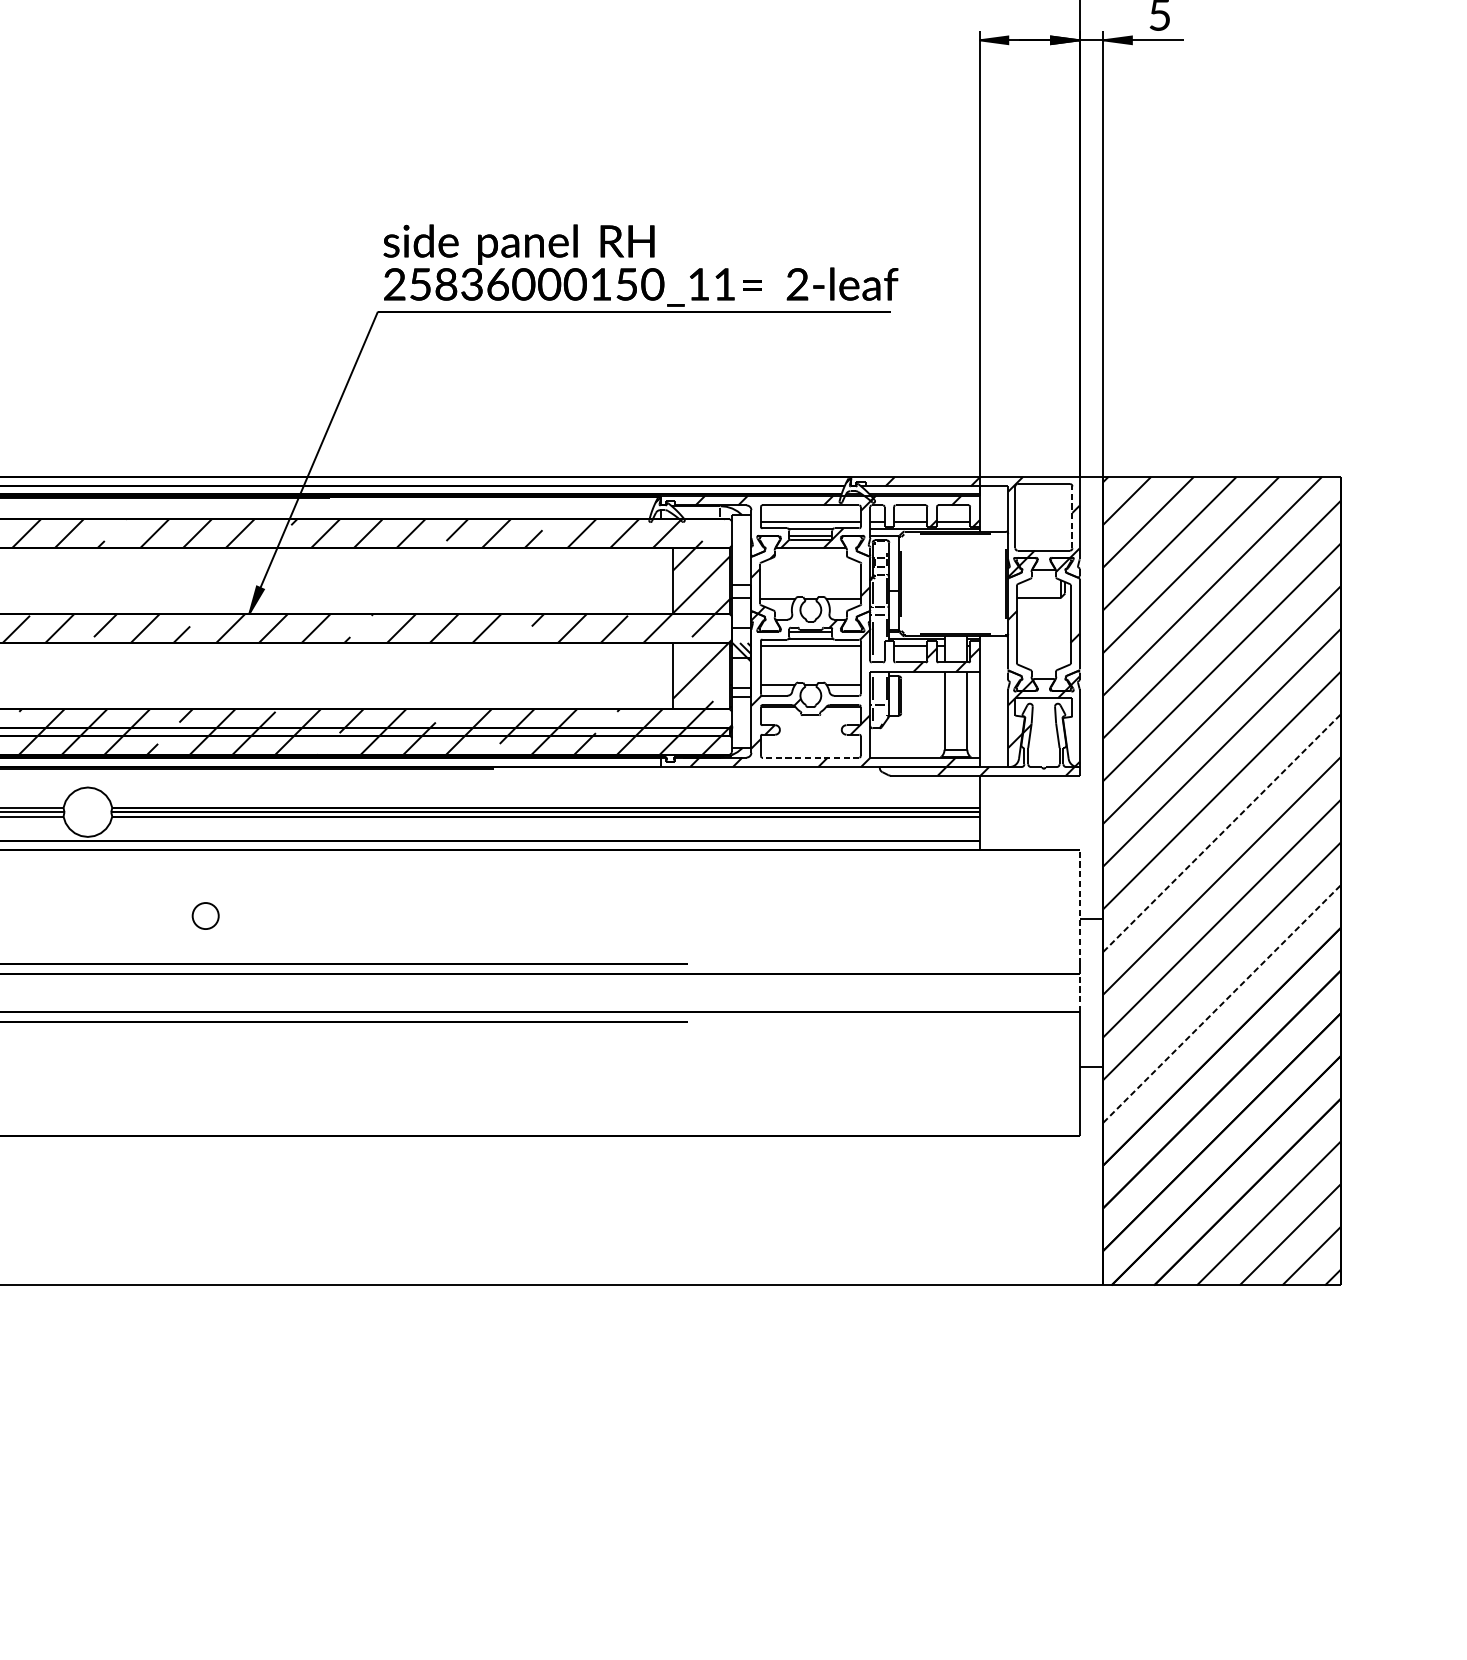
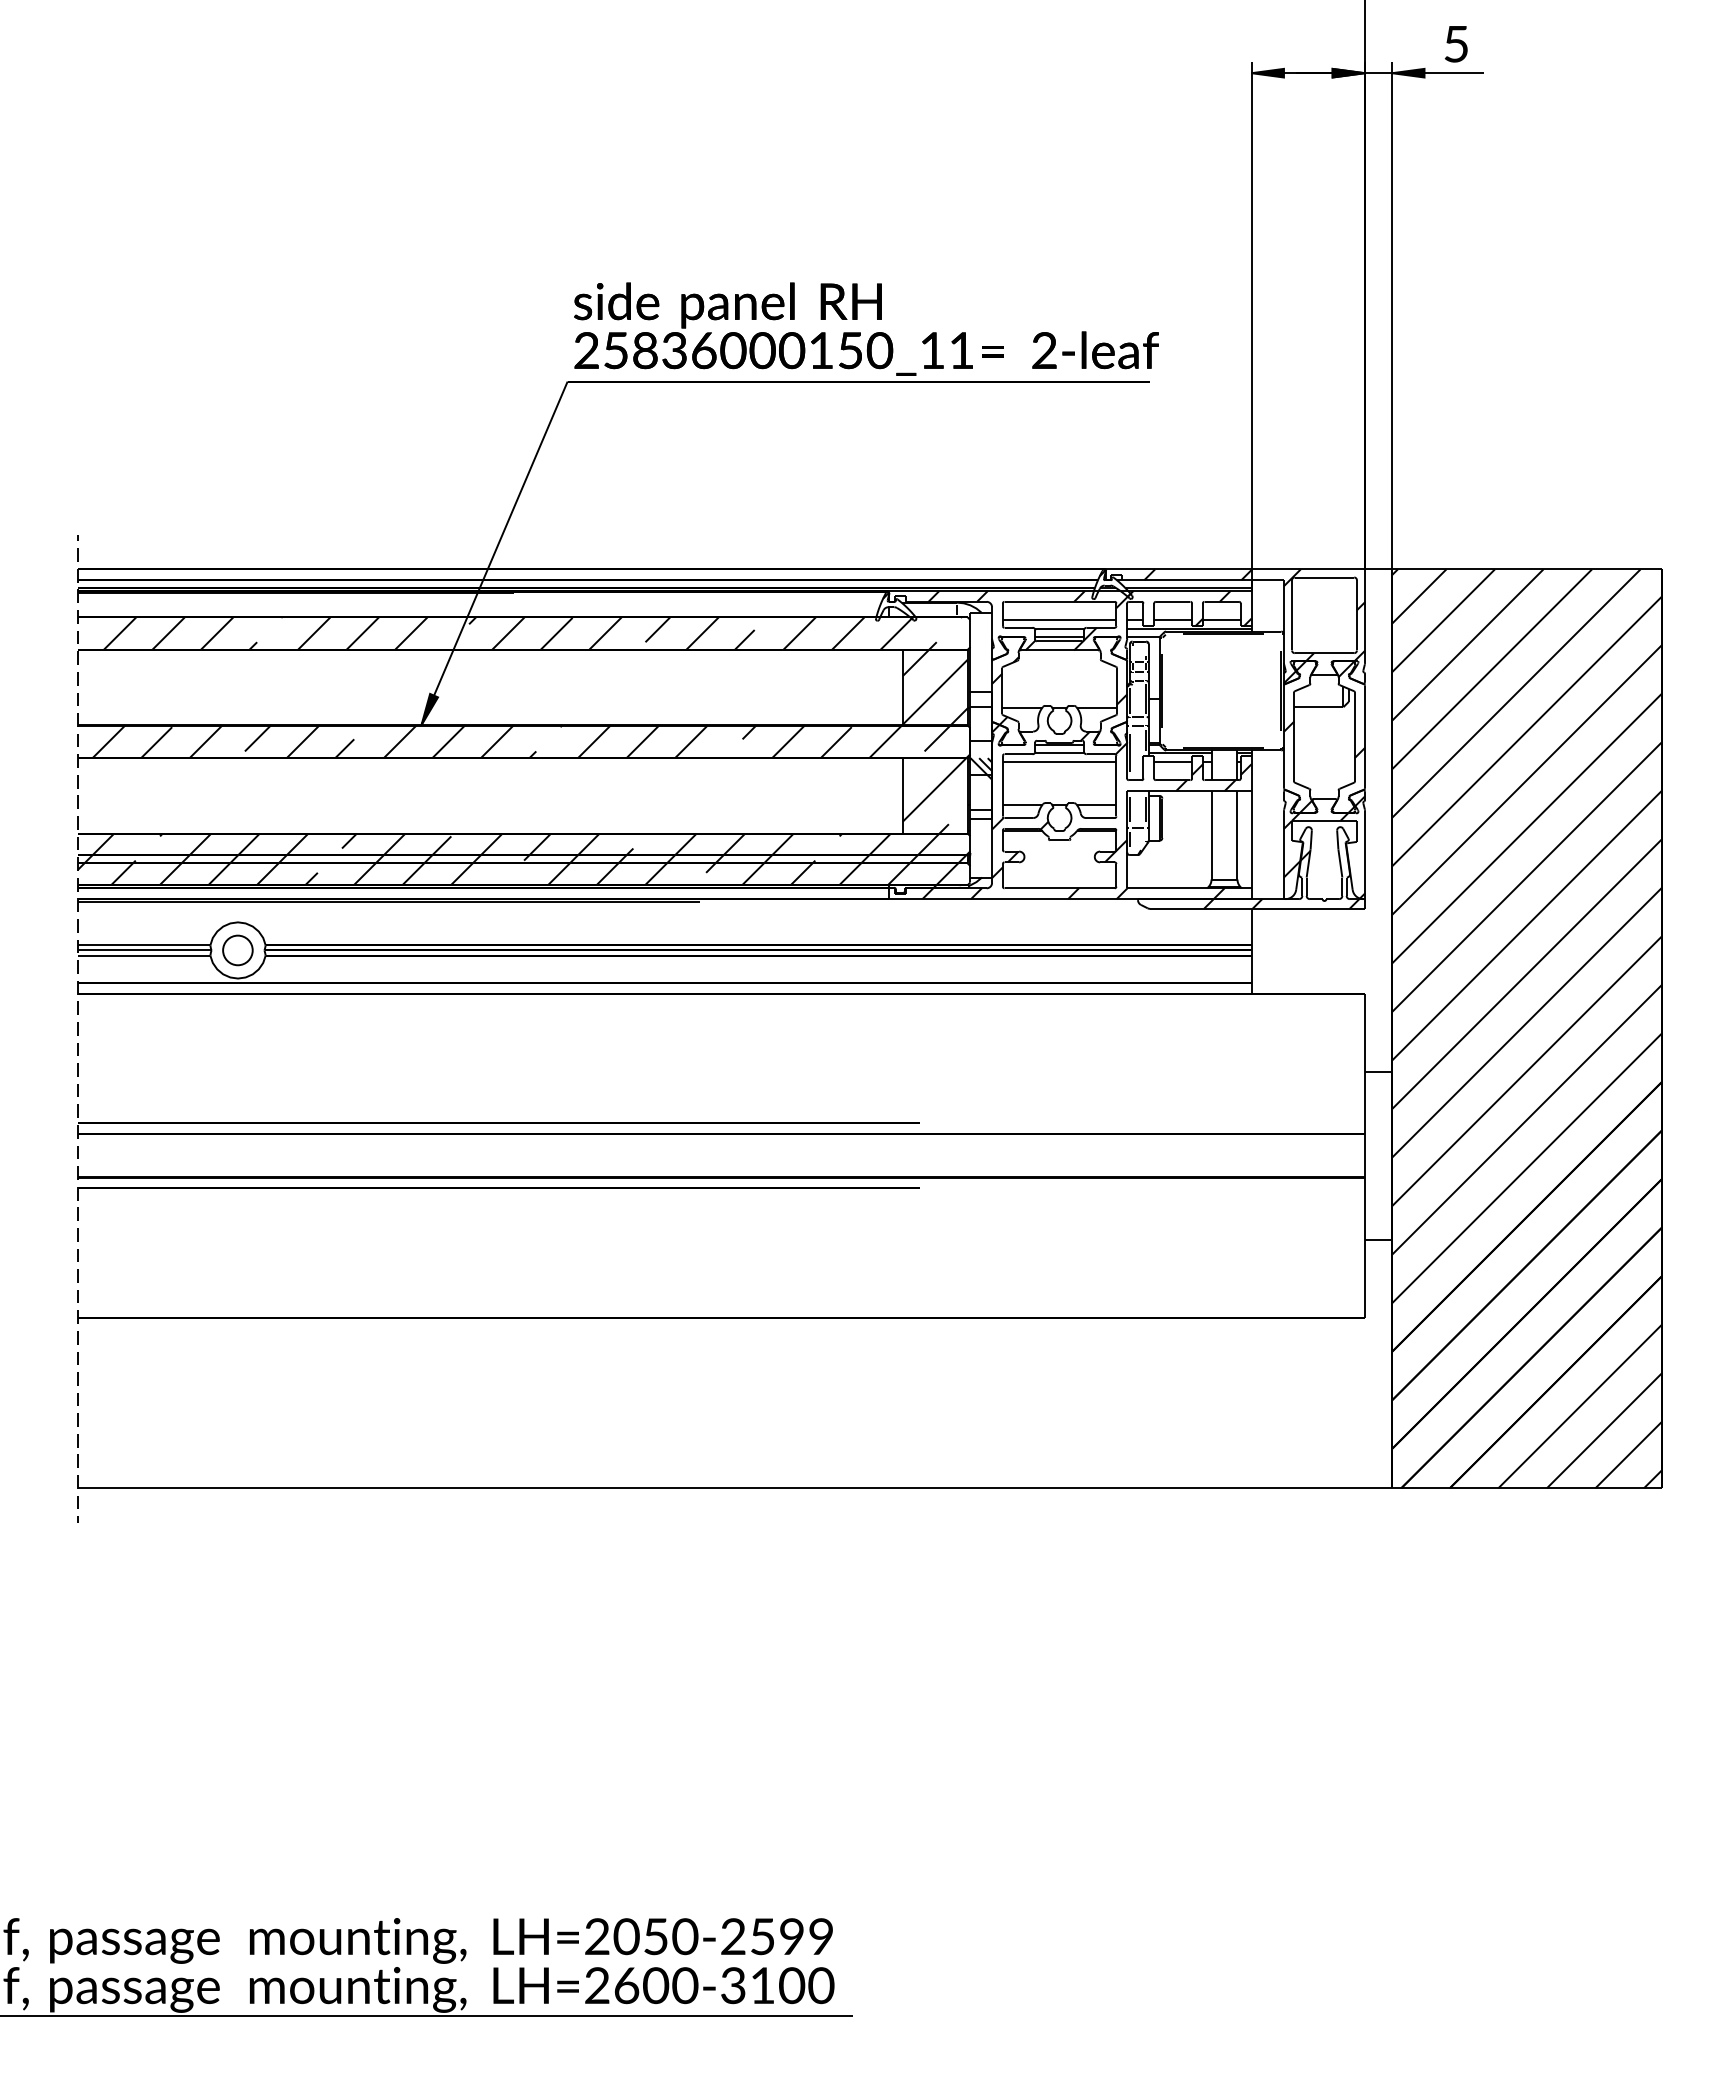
line: (1072, 516) -> (1356, 614), dashed -> solid
line: (810, 757) -> (1059, 888), dashed -> solid
line: (1222, 832) -> (1527, 973), dashed -> solid
line: (1079, 907) -> (1365, 1058), dashed -> solid
circle: (205, 916) -> (237, 950), moved
line: (1079, 992) -> (1365, 1155), dashed -> solid
line: (1222, 1003) -> (1527, 1167), dashed -> solid

